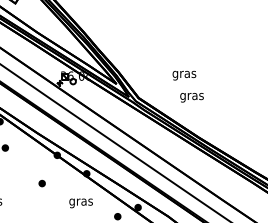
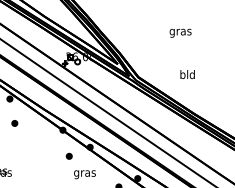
text: (184, 75) -> (180, 33), moved
text: (191, 96) -> (187, 75), gras -> bld
part: (41, 183) -> (68, 156), moved

